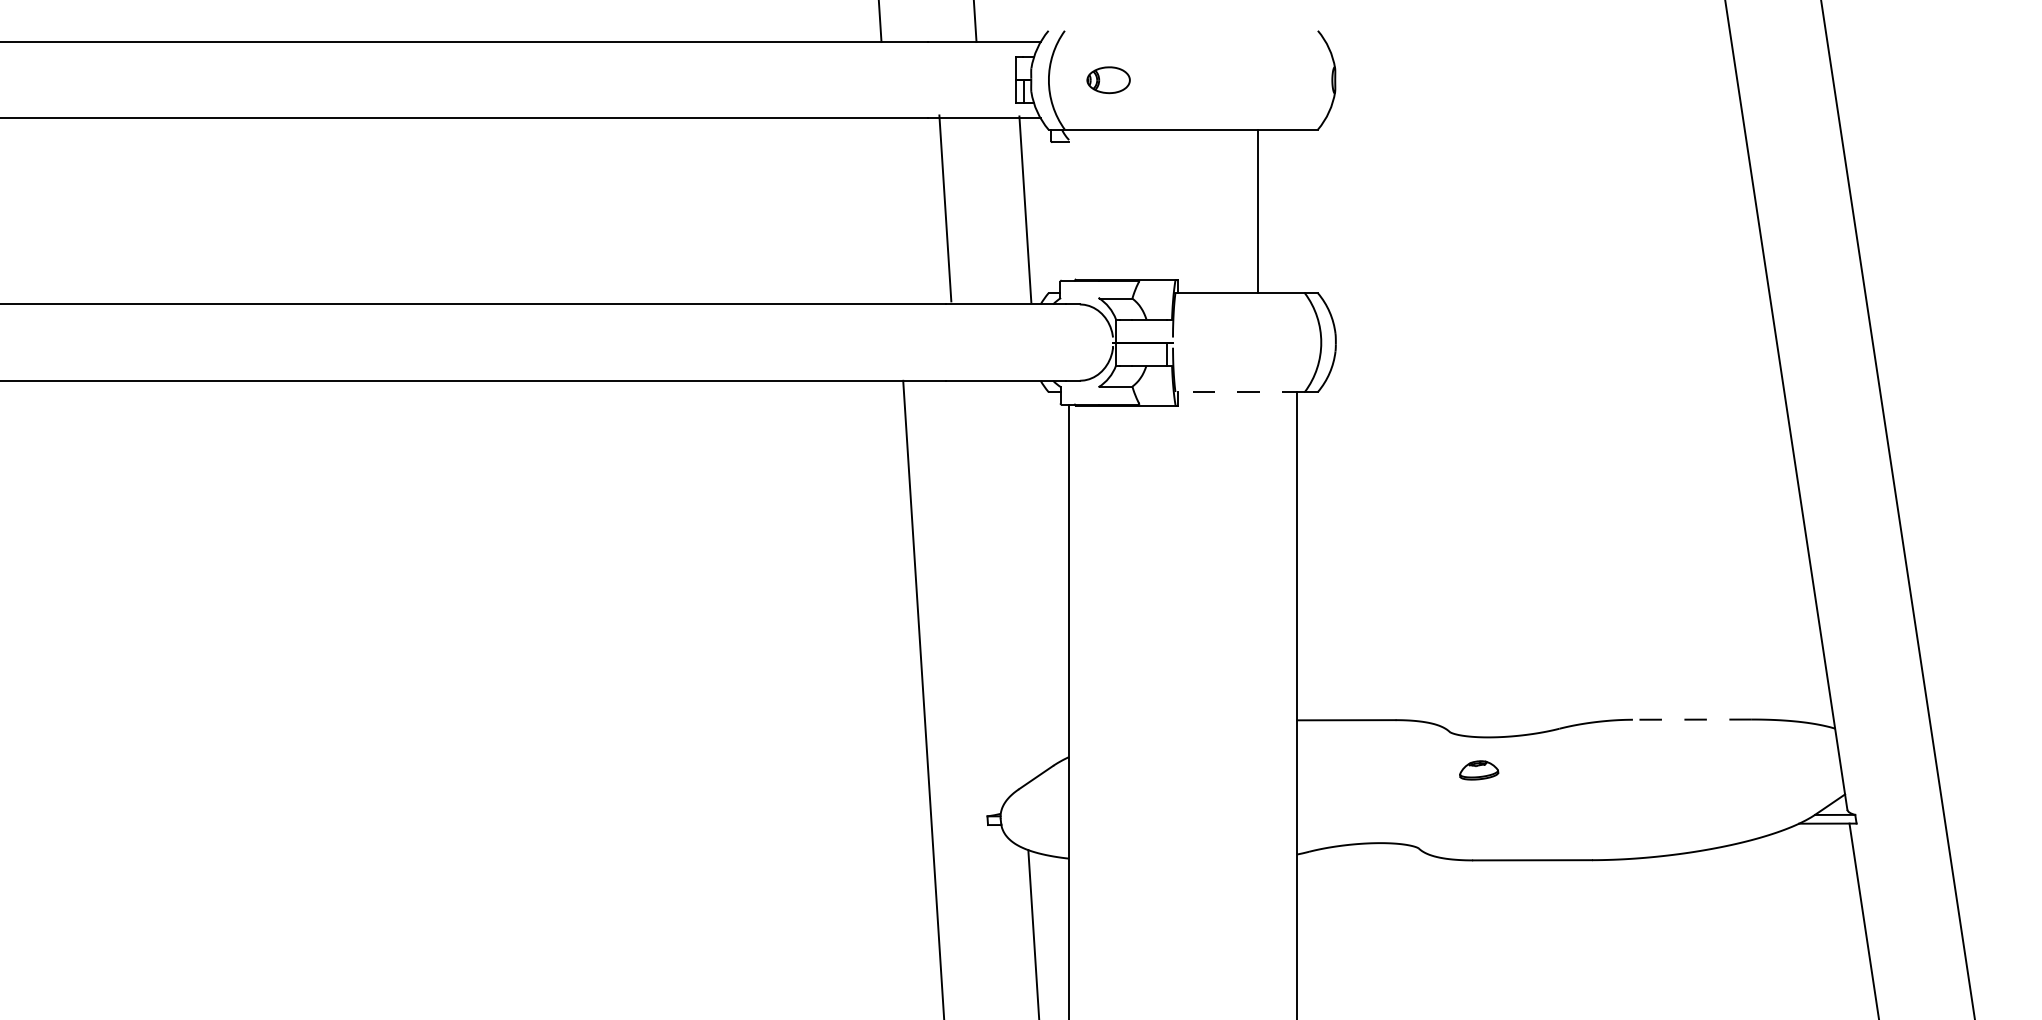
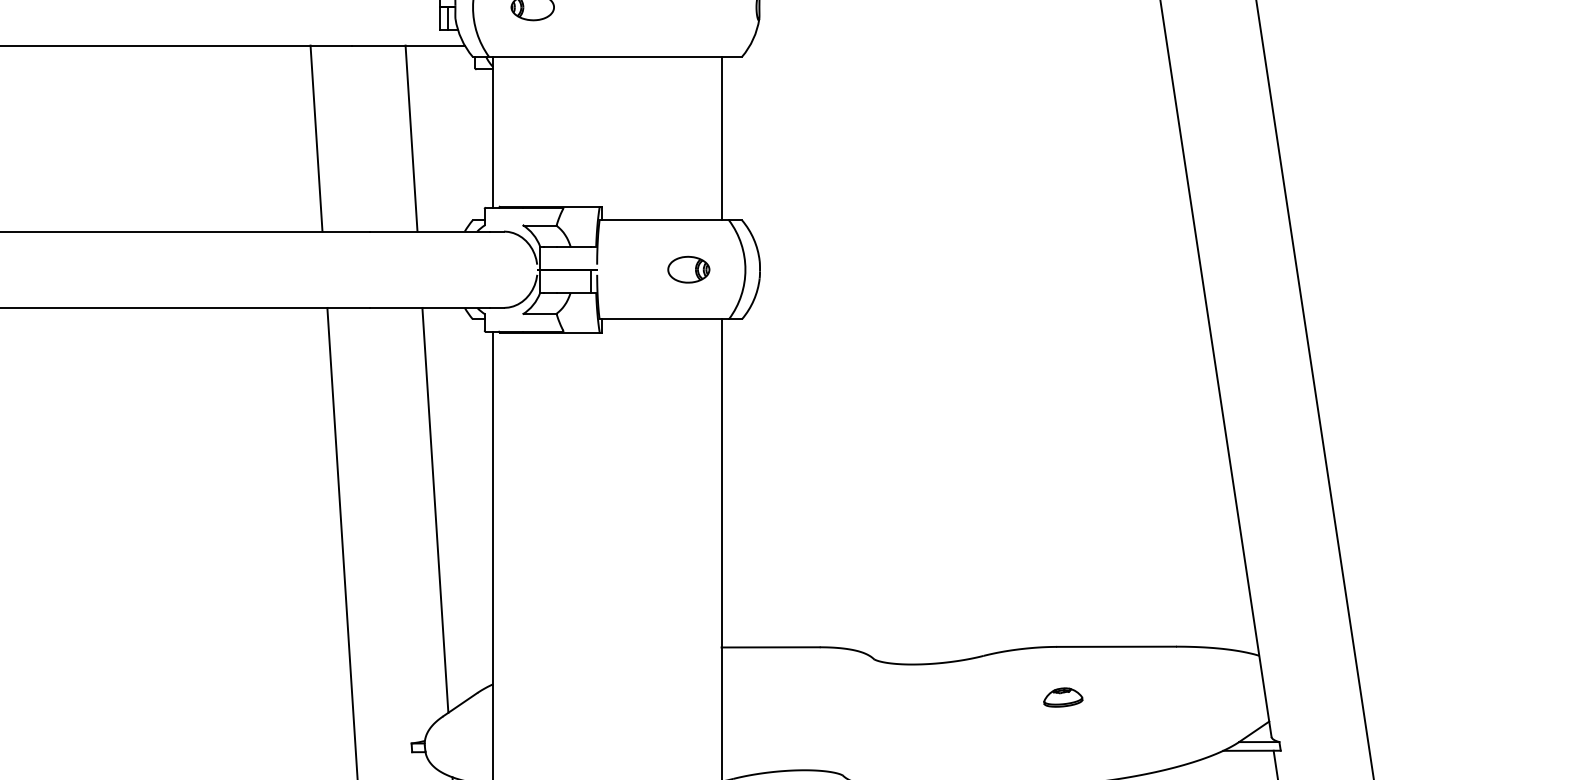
line: (1069, 204) -> (493, 131), added
line: (945, 208) -> (316, 138), moved
line: (1025, 209) -> (411, 138), moved
line: (1258, 211) -> (721, 138), moved
part: (1264, 342) -> (688, 269), added
line: (1240, 392) -> (664, 319), dashed -> solid
line: (1011, 582) -> (435, 509), added
line: (1691, 719) -> (1115, 646), dashed -> solid
part: (1479, 770) -> (1063, 697), moved

